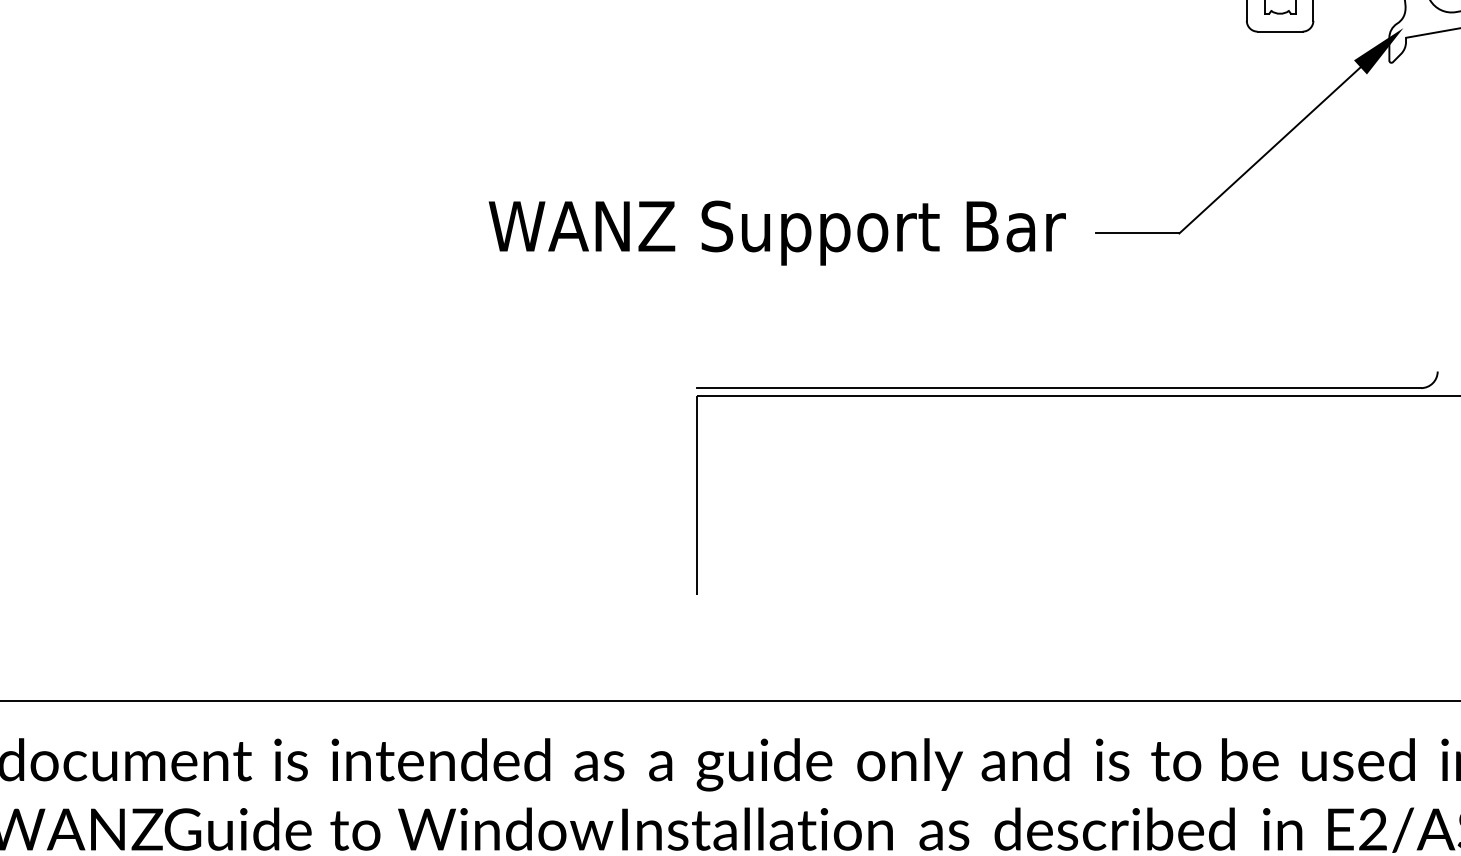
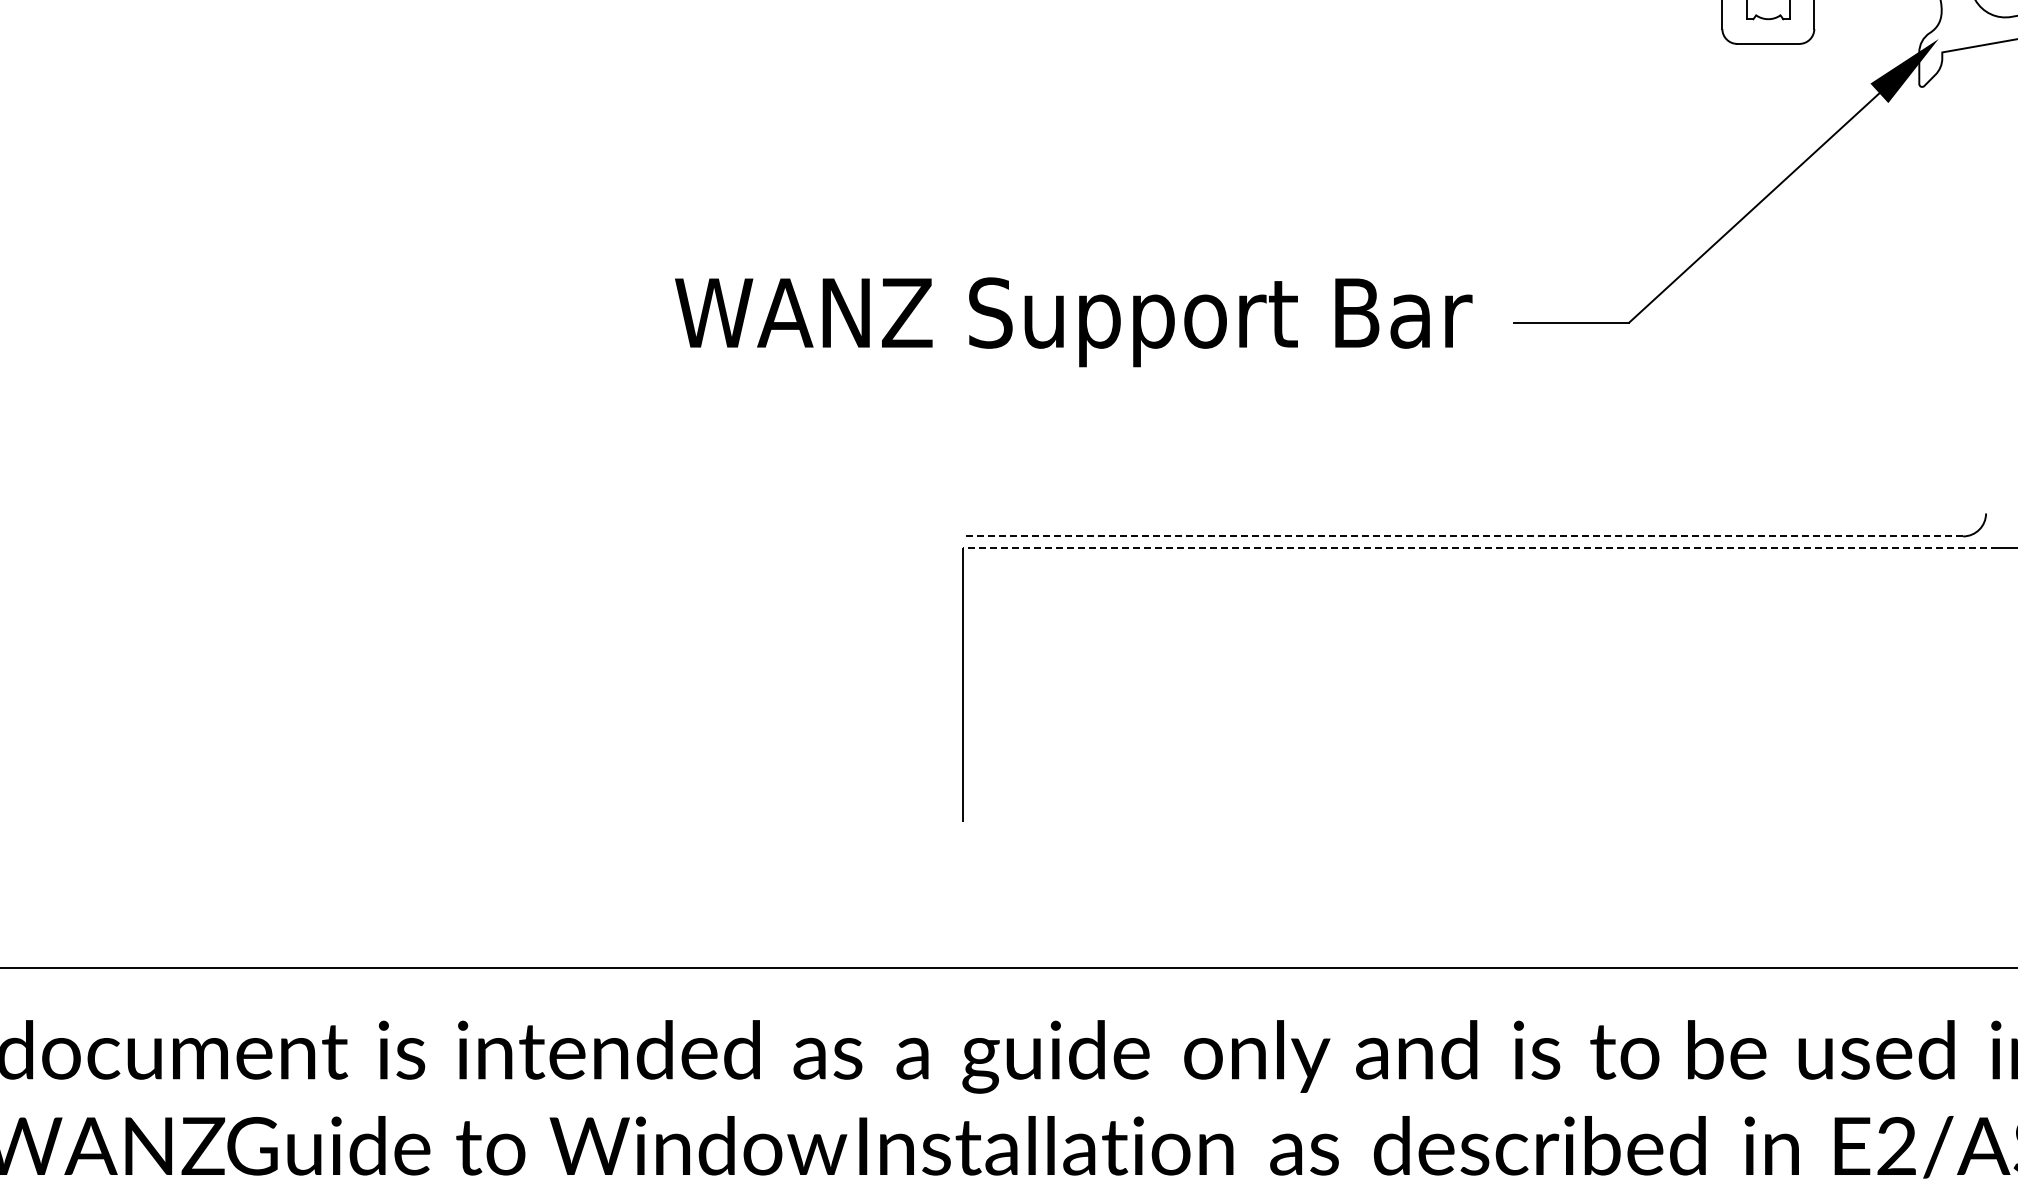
line: (1058, 388) -> (1462, 536), solid -> dashed
line: (1071, 396) -> (1479, 547), solid -> dashed

